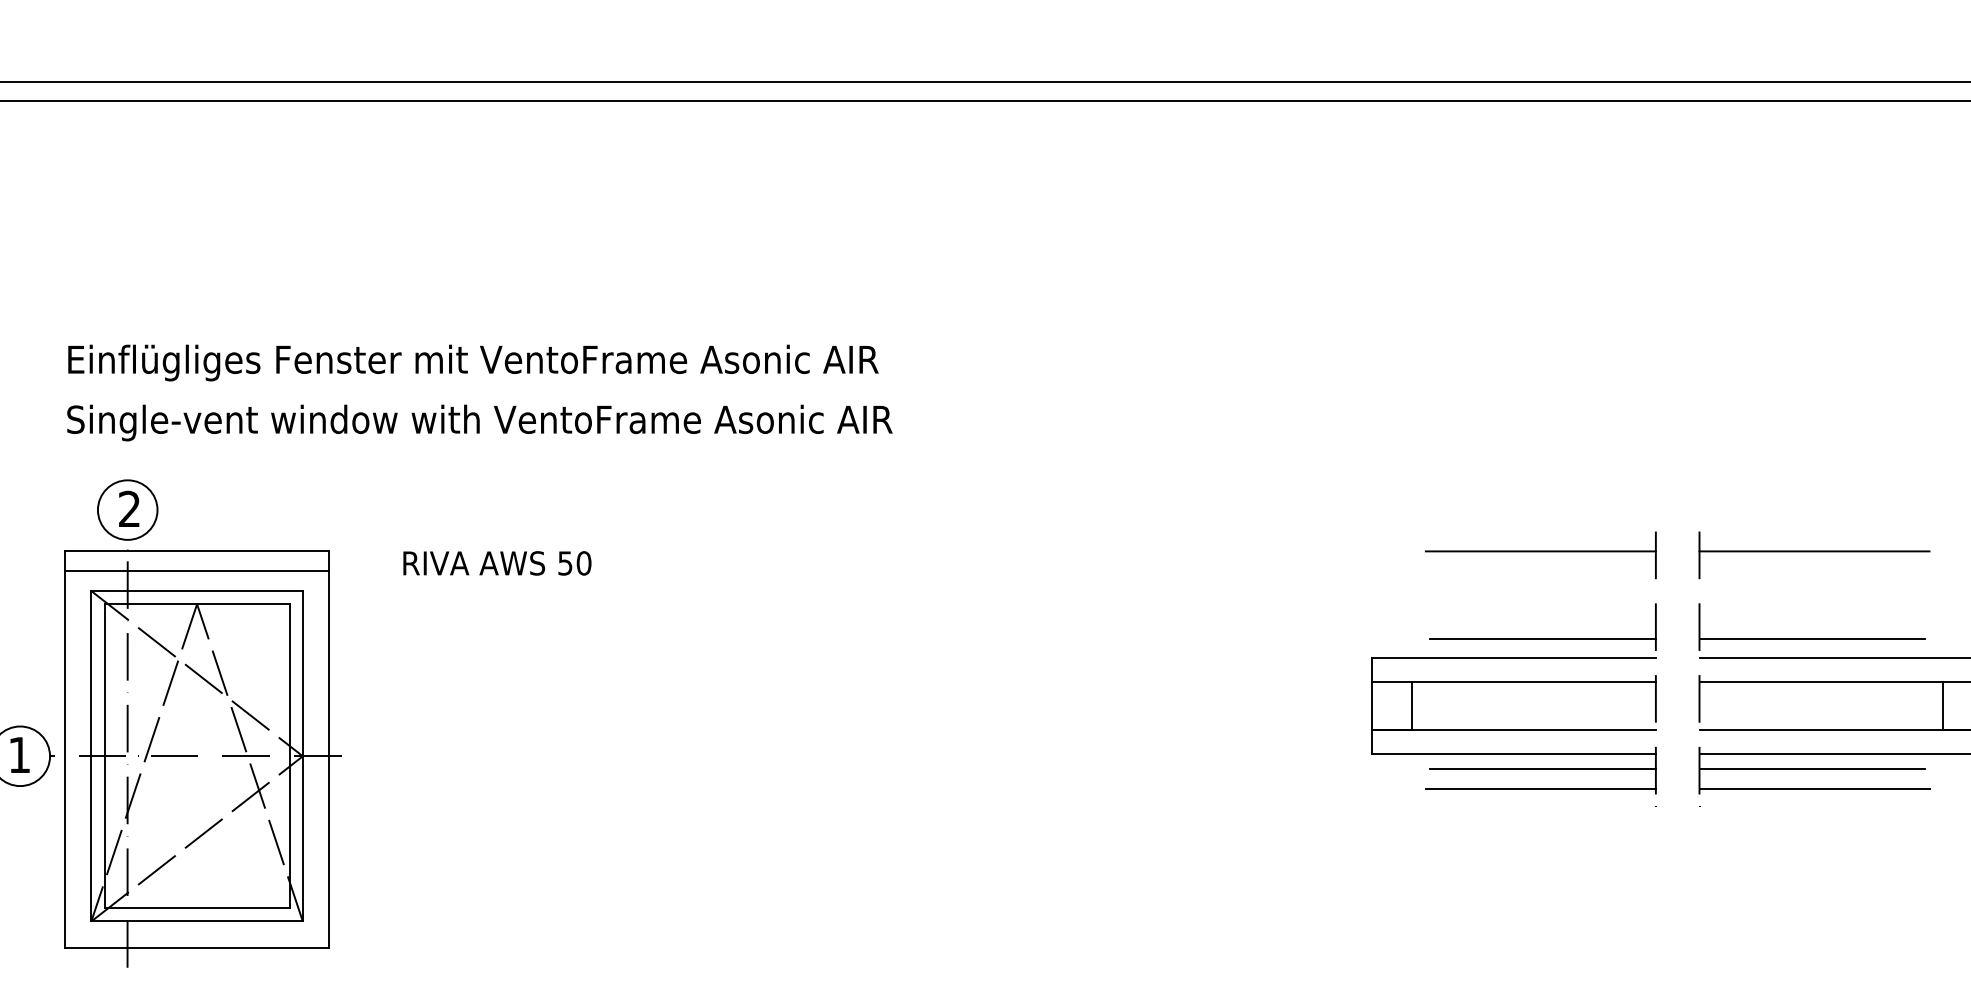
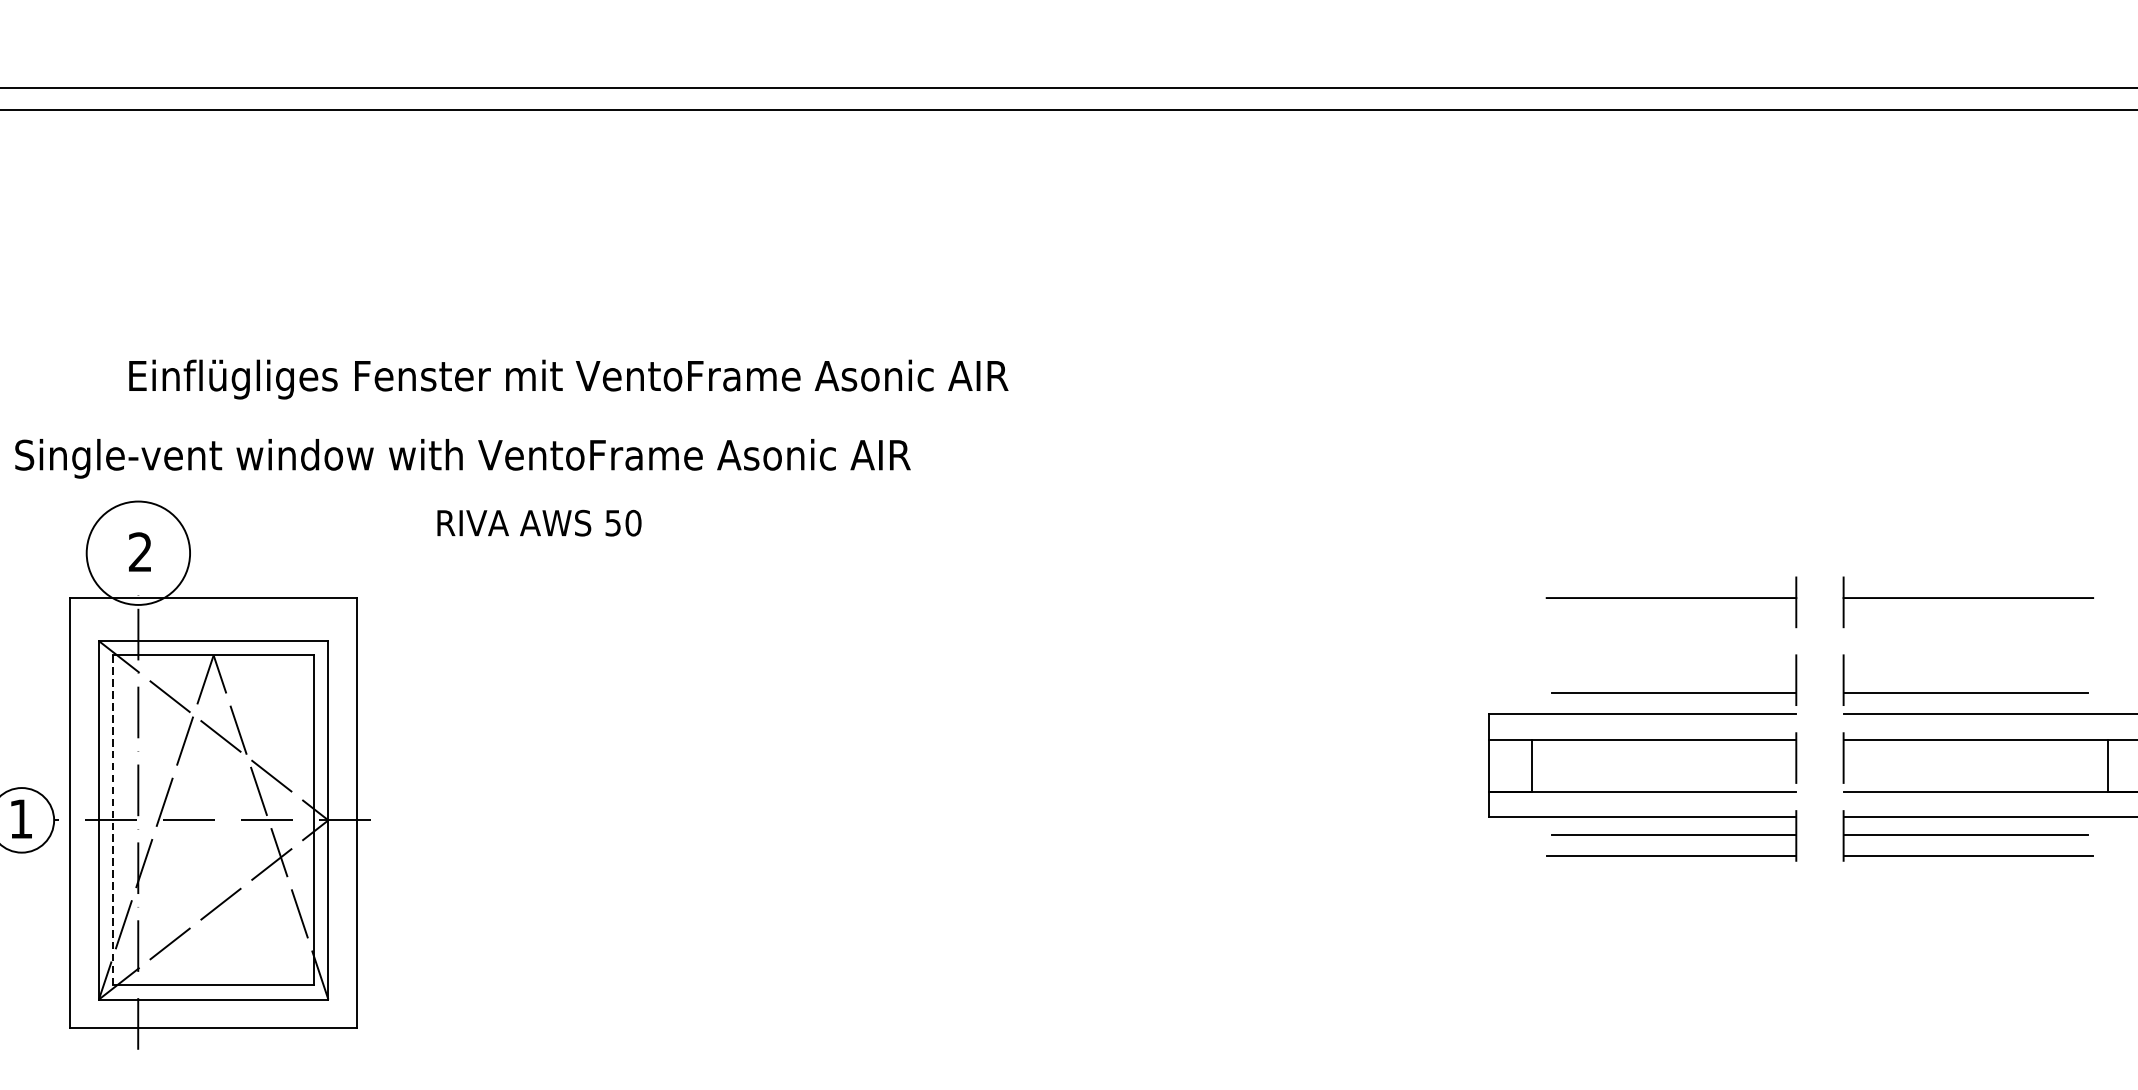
text: (473, 362) -> (568, 379), moved
text: (479, 422) -> (462, 458), moved
circle: (127, 509) -> (138, 552), size x1.6
text: (497, 563) -> (539, 523), moved
line: (196, 571) -> (213, 619), removed
line: (104, 755) -> (113, 819), solid -> dashed

